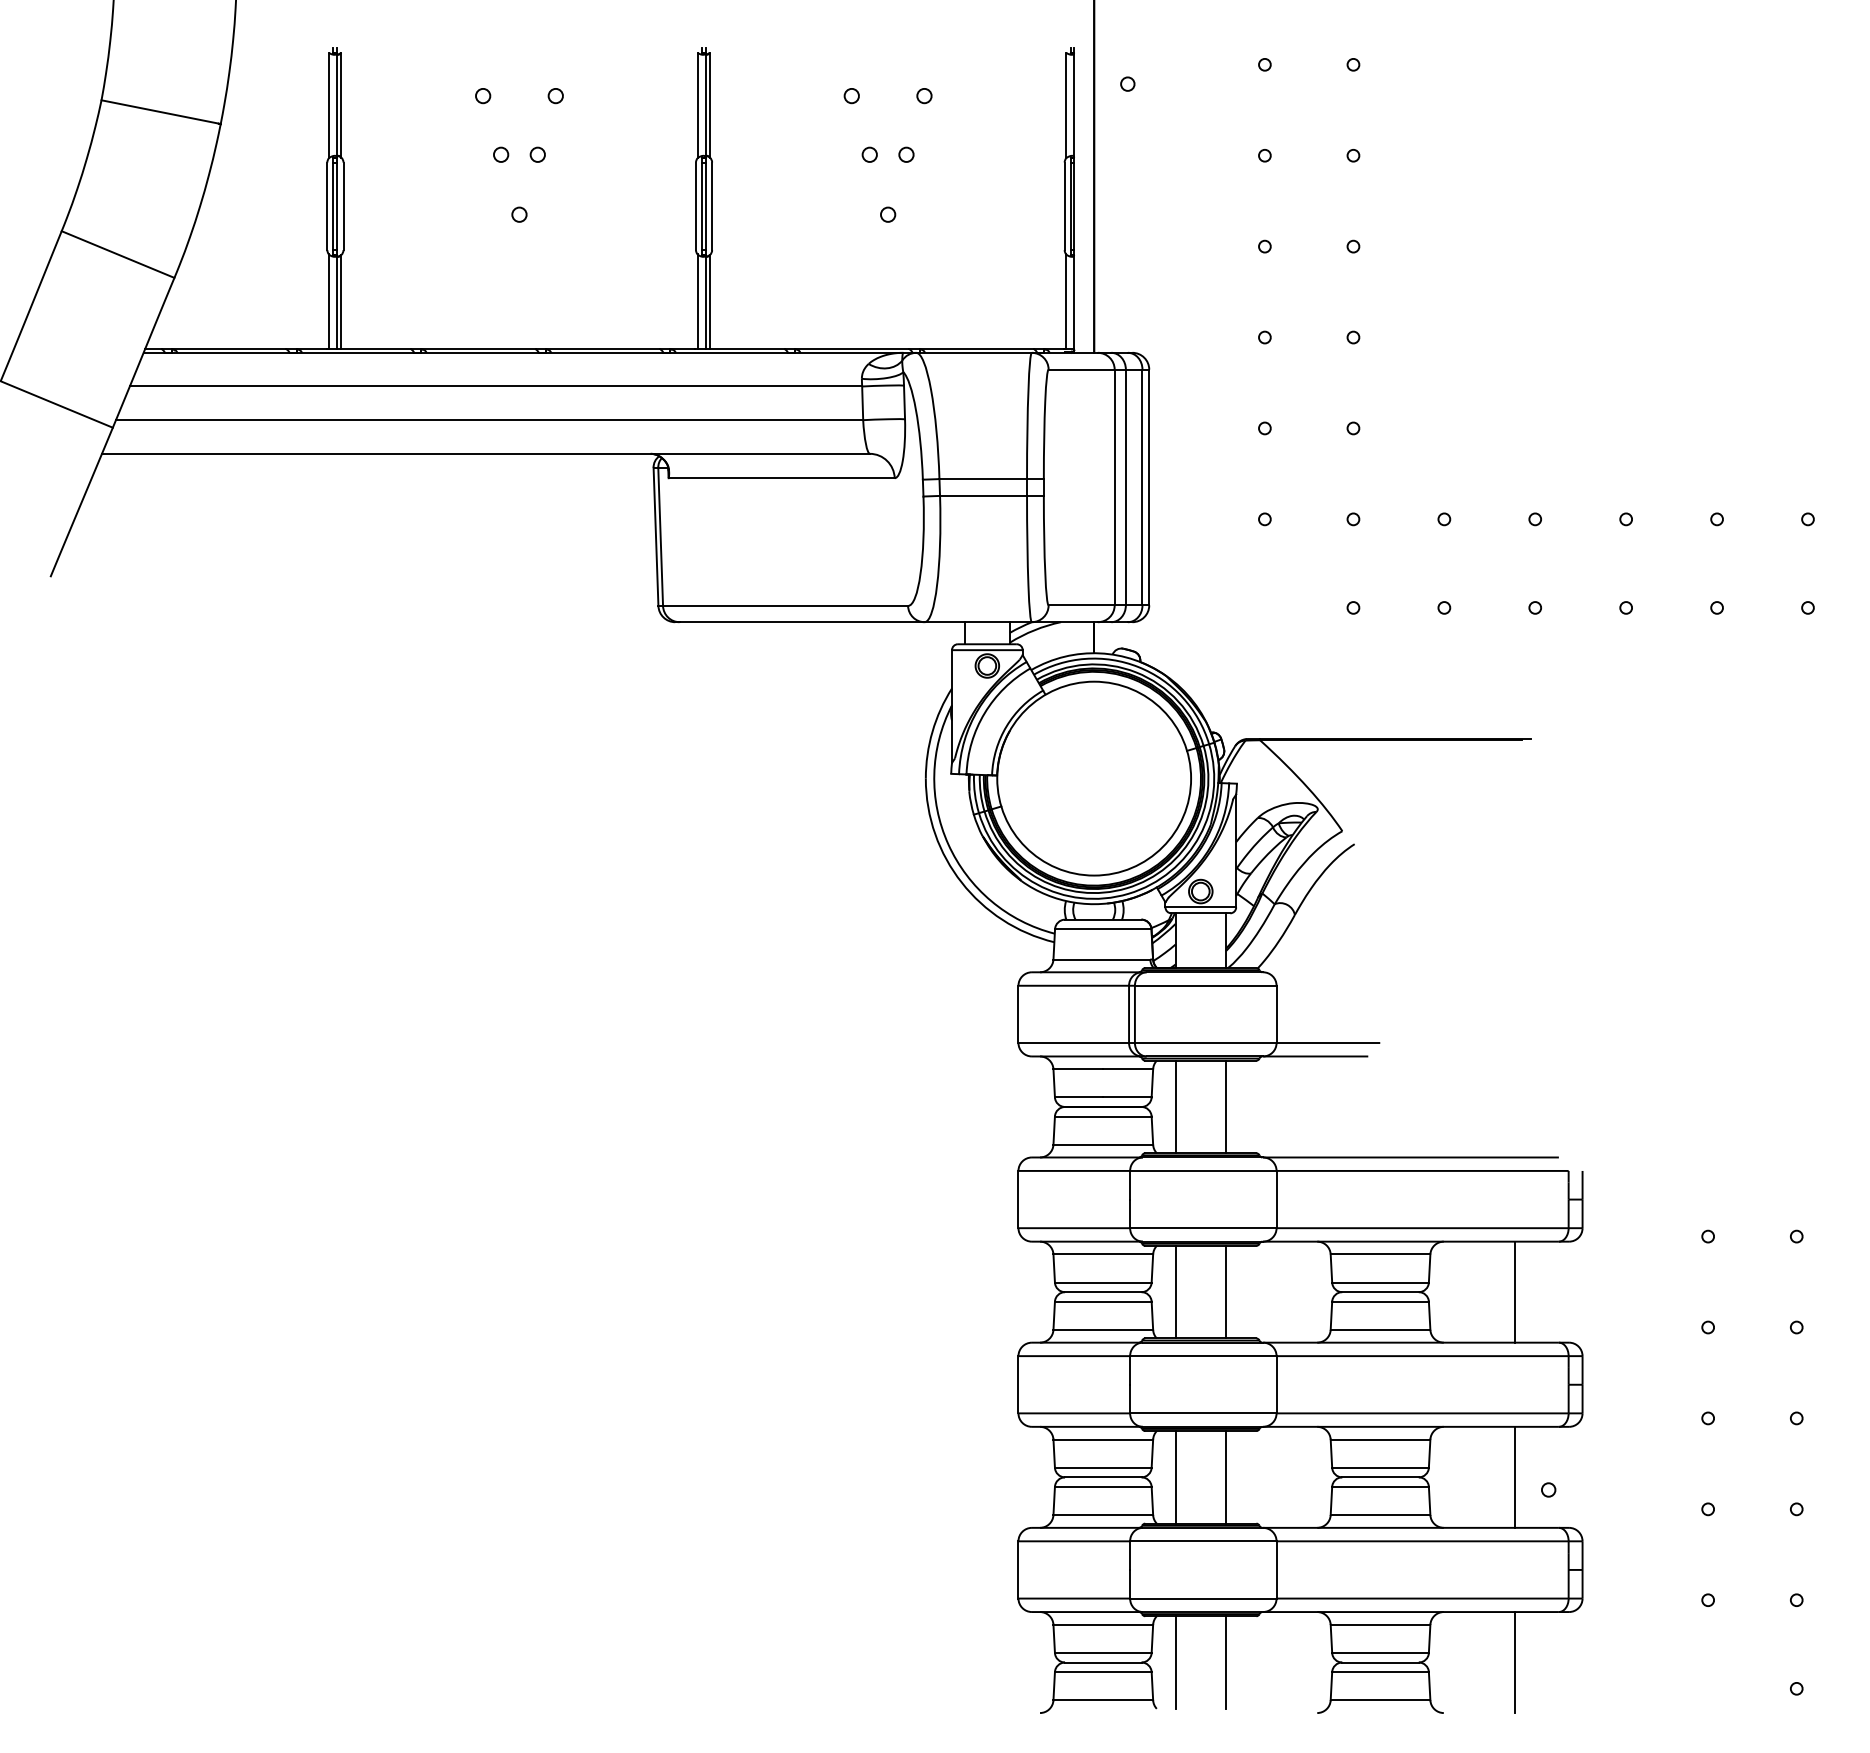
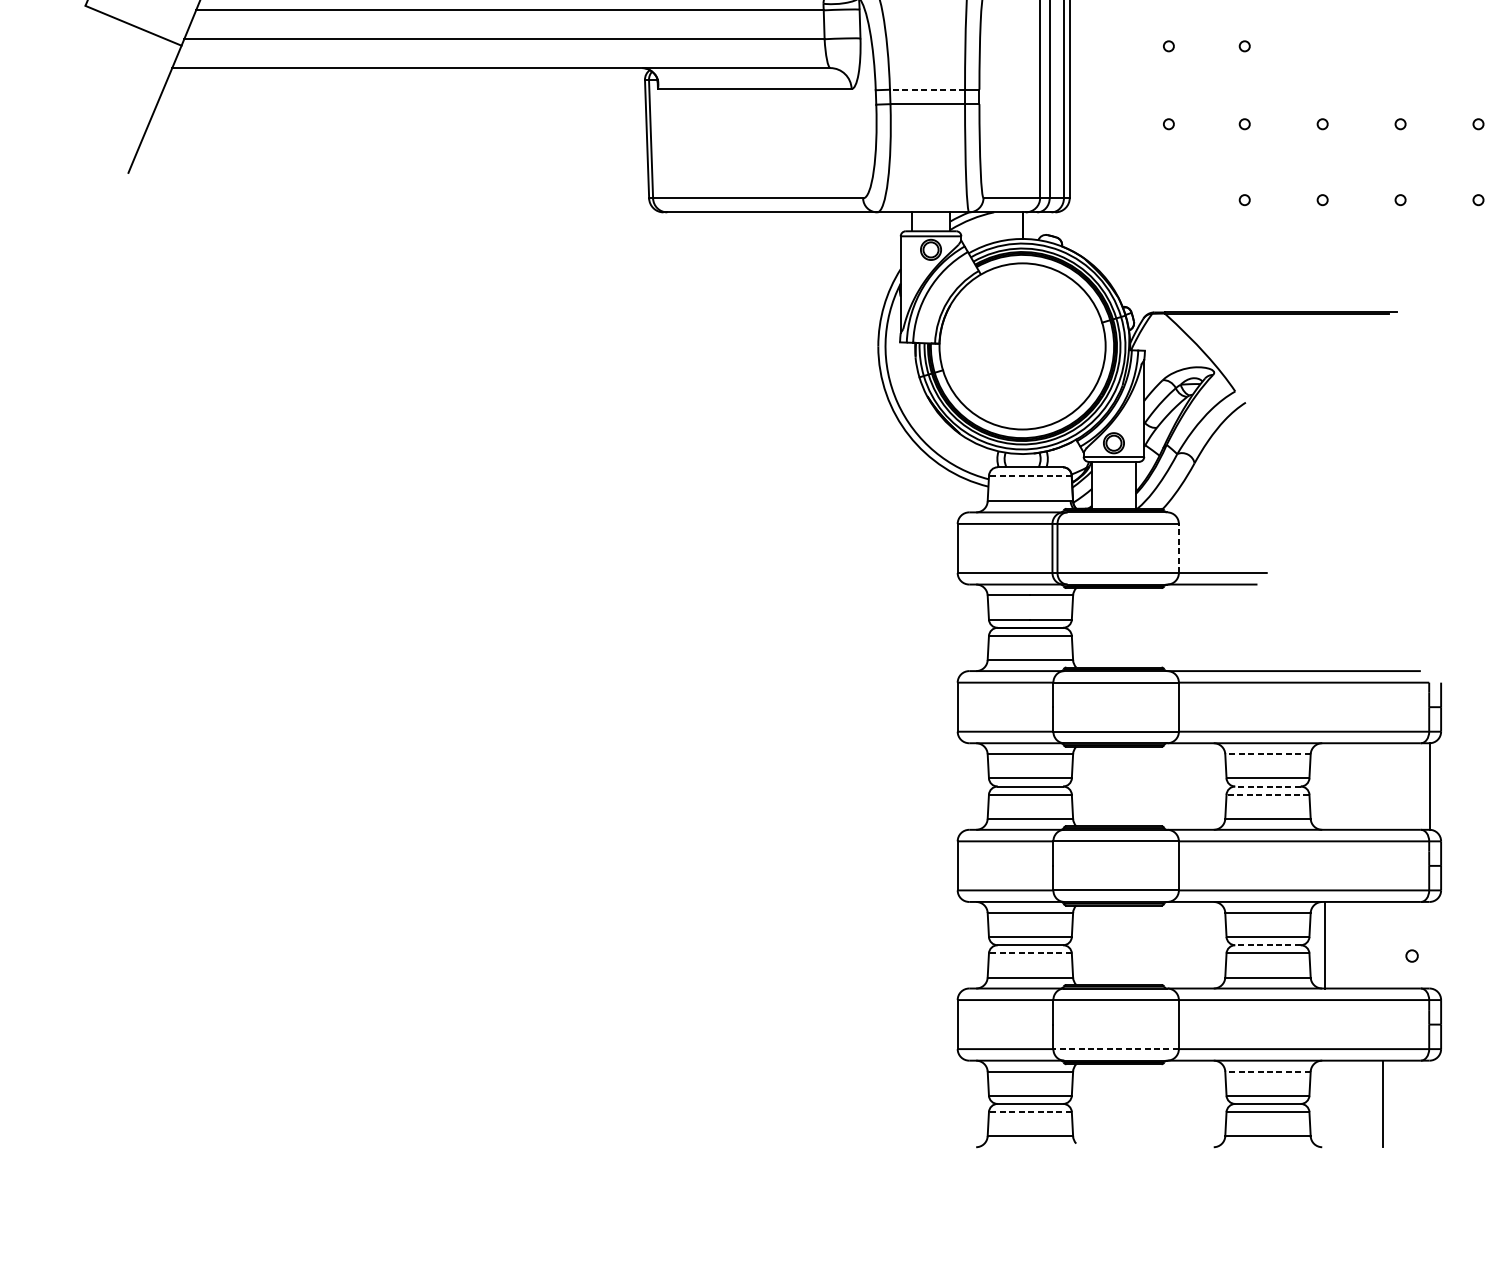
line: (983, 479) -> (927, 90), solid -> dashed
line: (1102, 929) -> (1029, 475), solid -> dashed
line: (1276, 1014) -> (1178, 548), solid -> dashed
line: (1175, 1106) -> (1092, 627), removed
line: (1226, 1106) -> (1135, 627), removed
line: (1380, 1254) -> (1267, 754), solid -> dashed
line: (1175, 1291) -> (1092, 785), removed
line: (1226, 1291) -> (1135, 785), removed
line: (1515, 1291) -> (1429, 785), moved
line: (1380, 1292) -> (1267, 786), solid -> dashed
line: (1380, 1301) -> (1267, 794), solid -> dashed
line: (1515, 1476) -> (1325, 944), moved
line: (1175, 1477) -> (1092, 945), removed
line: (1226, 1477) -> (1135, 945), removed
line: (1380, 1477) -> (1267, 945), solid -> dashed
line: (1102, 1486) -> (1029, 953), solid -> dashed
line: (1202, 1598) -> (1115, 1049), solid -> dashed
line: (1380, 1624) -> (1267, 1071), solid -> dashed
line: (1175, 1662) -> (1092, 1103), removed
line: (1226, 1662) -> (1135, 1103), removed
line: (1102, 1672) -> (1029, 1112), solid -> dashed

